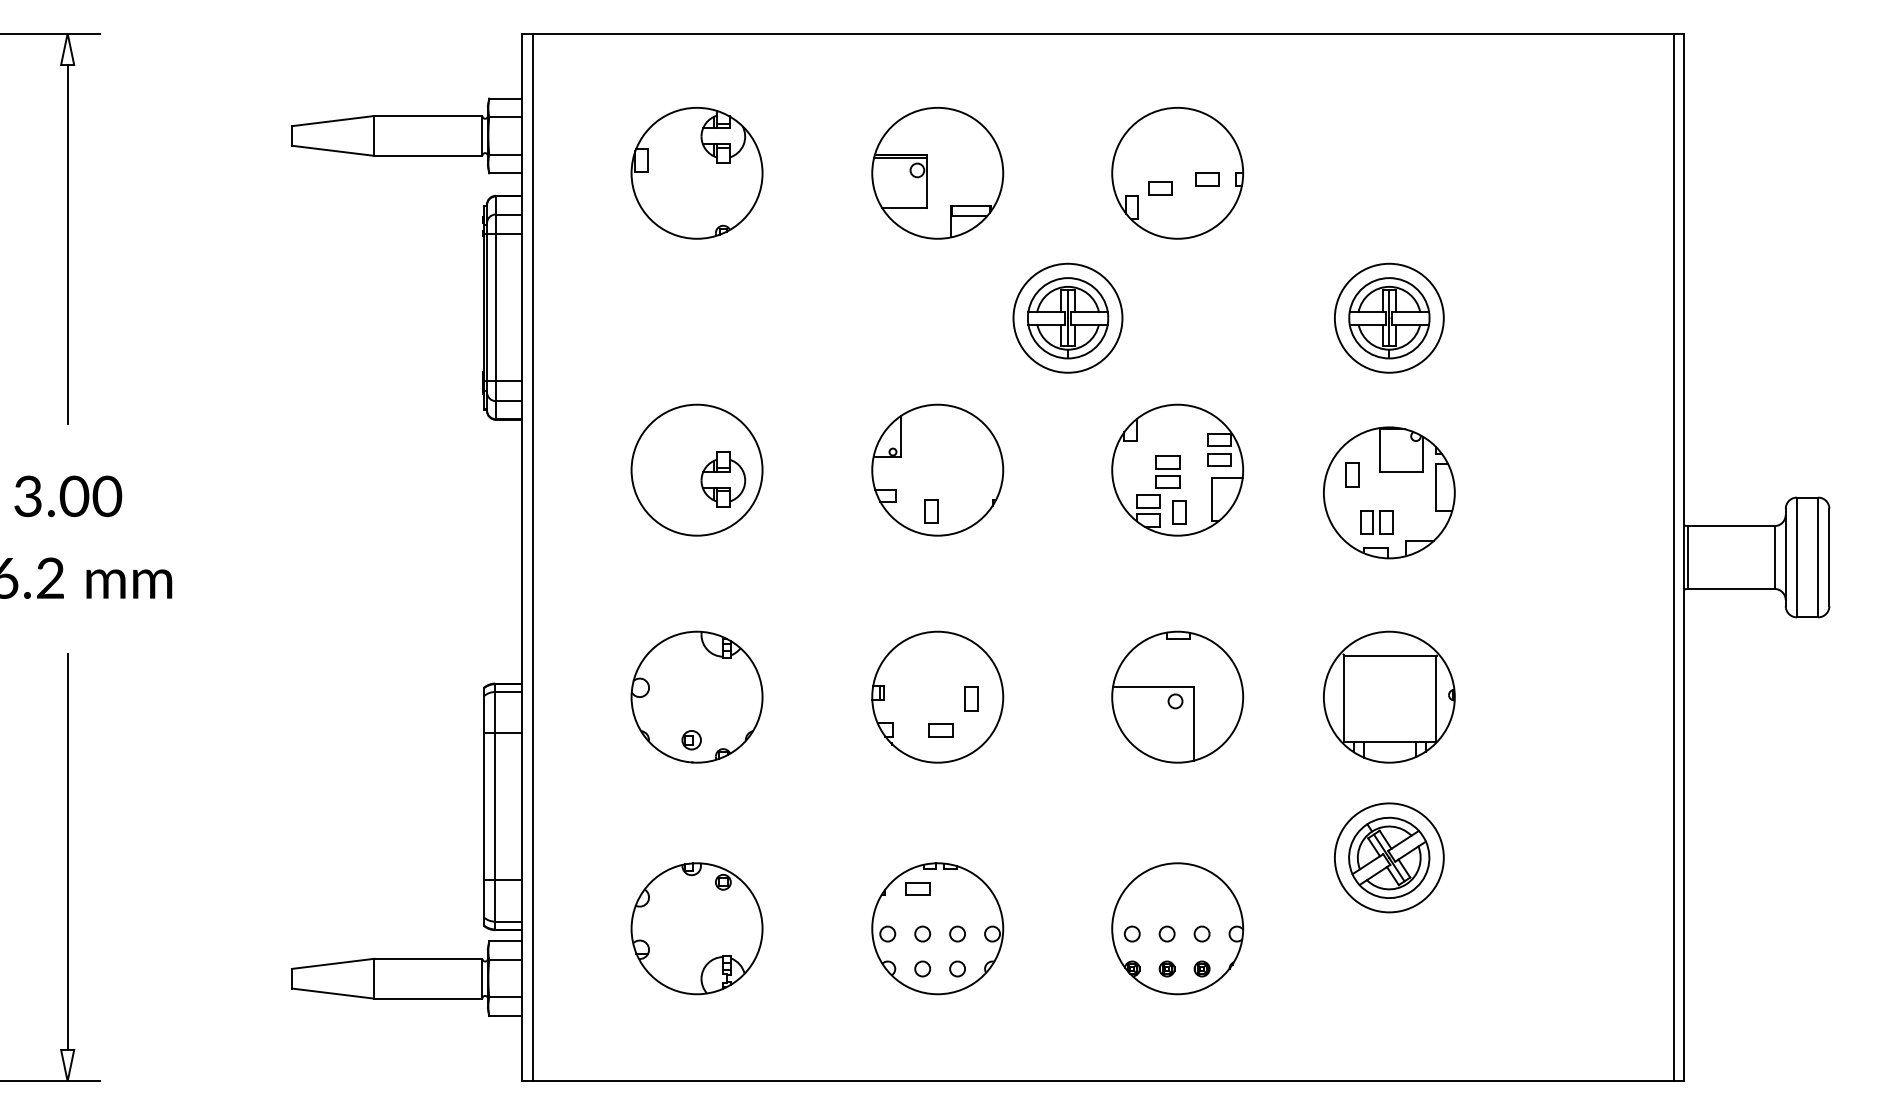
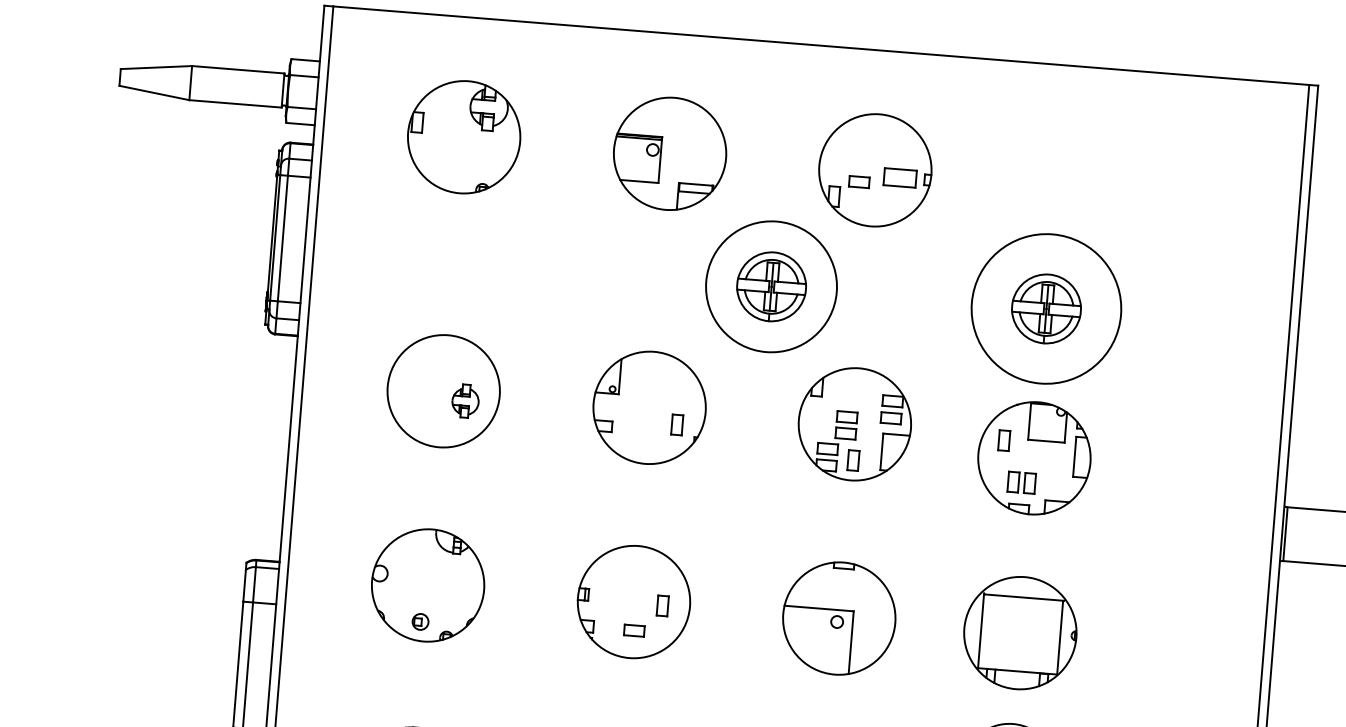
part: (1207, 179) -> (900, 177), size x1.6
circle: (1067, 317) -> (771, 286), size x1.4
circle: (1388, 317) -> (1045, 308), size x1.6
part: (723, 479) -> (465, 401), size x0.7
part: (931, 511) -> (677, 424), moved

